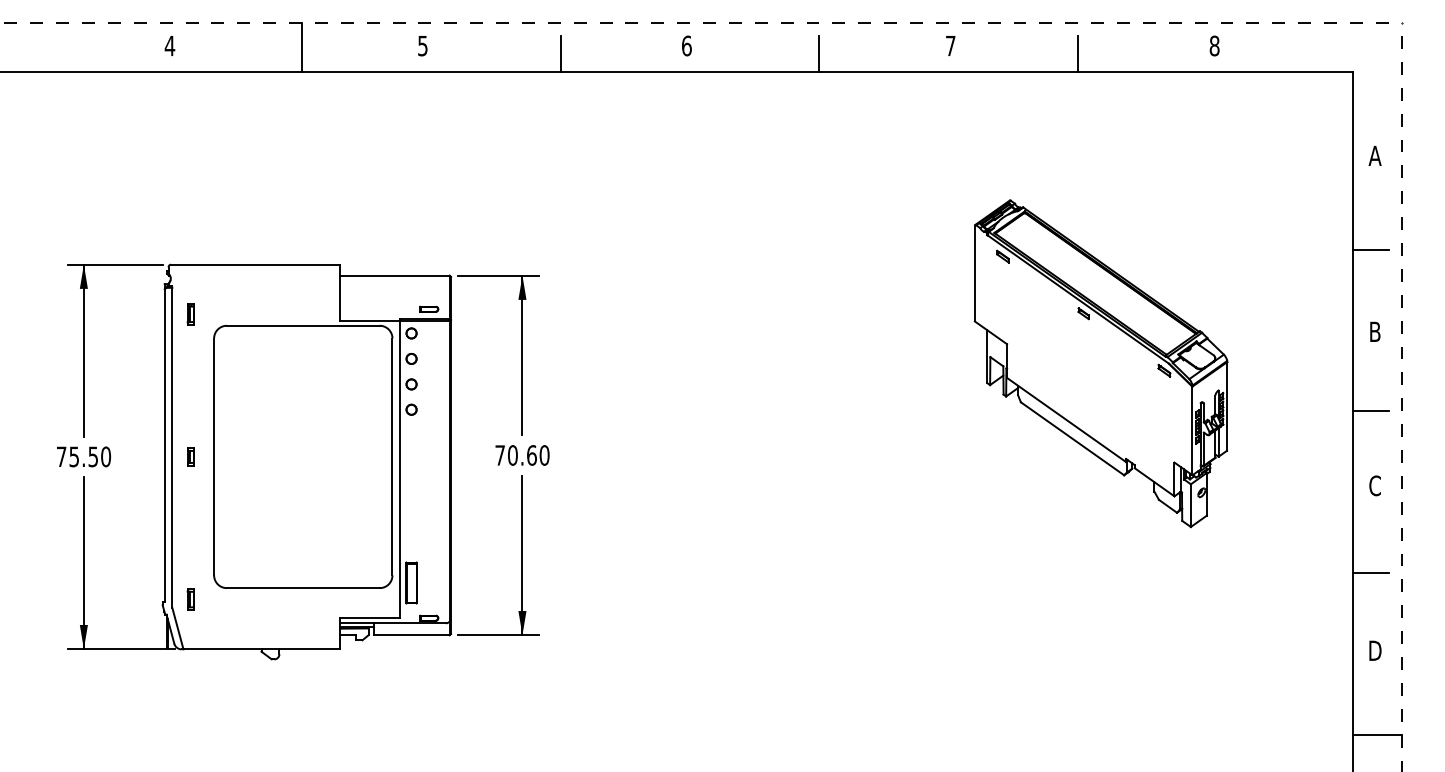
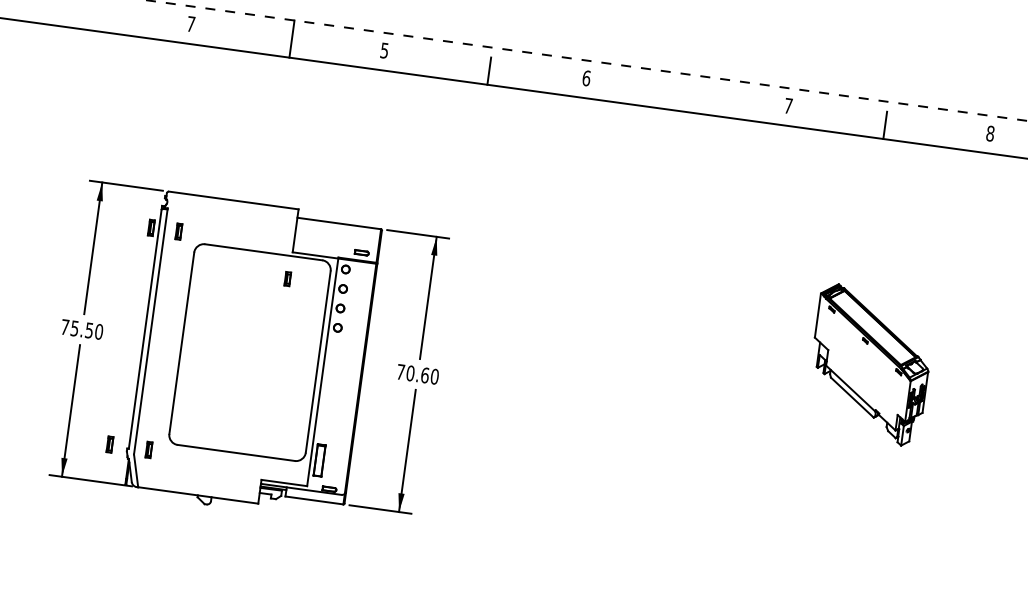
text: (169, 46) -> (190, 24), 4 -> 7
line: (819, 53) -> (687, 98), removed
part: (154, 314) -> (151, 228), added
part: (1100, 363) -> (869, 364), size x0.6
part: (190, 456) -> (287, 278), moved
part: (139, 599) -> (109, 444), added

